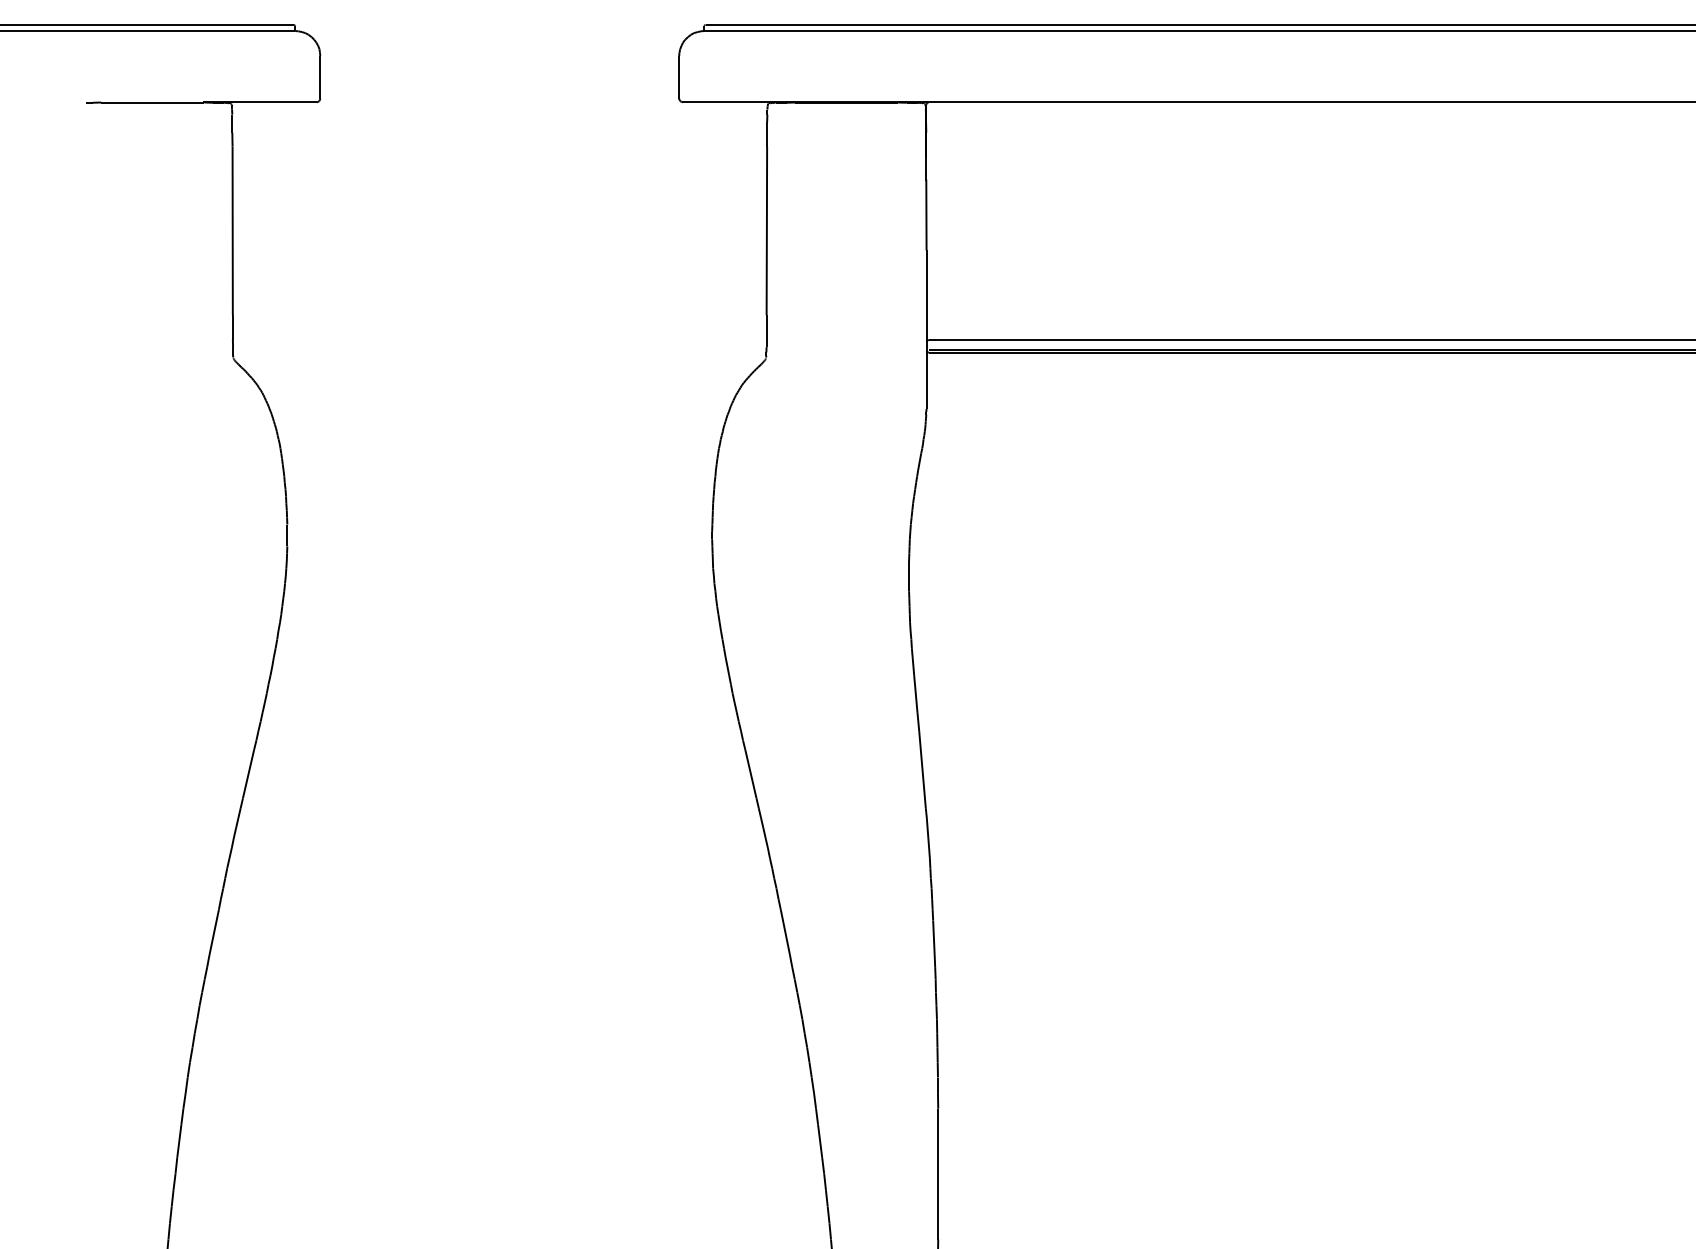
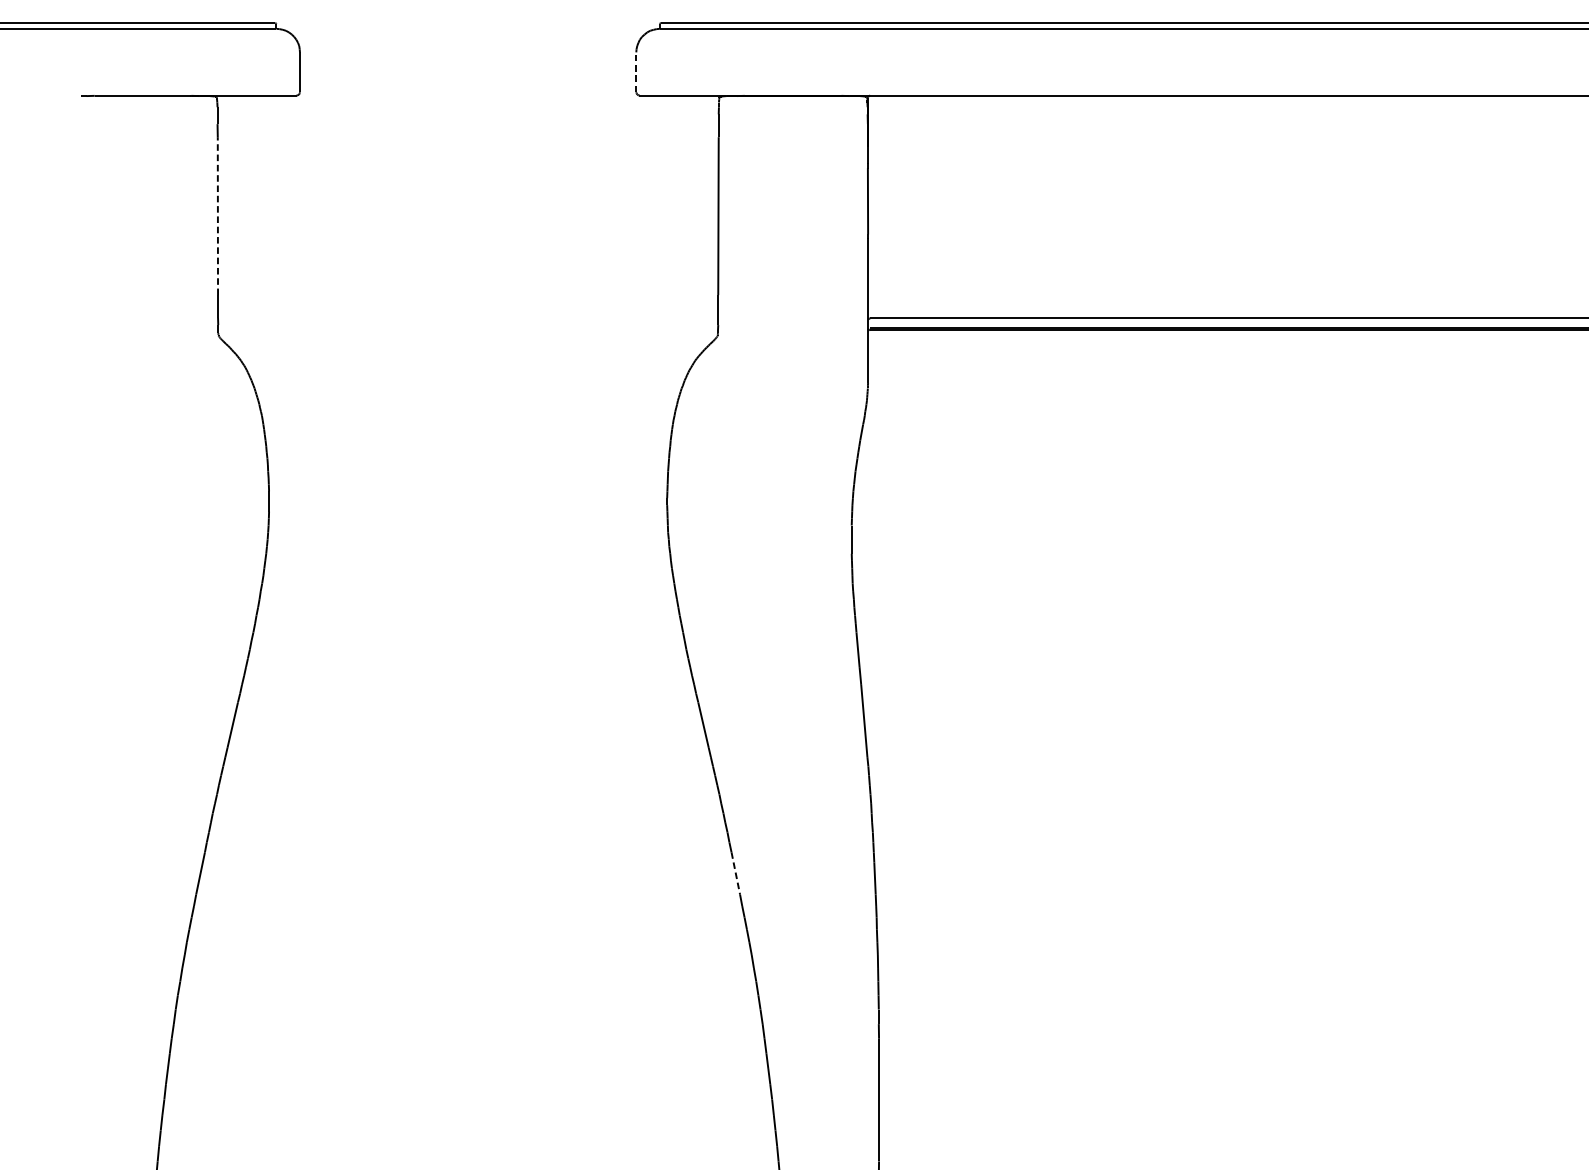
line: (679, 76) -> (636, 71), solid -> dashed
line: (232, 230) -> (217, 215), solid -> dashed
line: (785, 932) -> (735, 873), solid -> dashed

